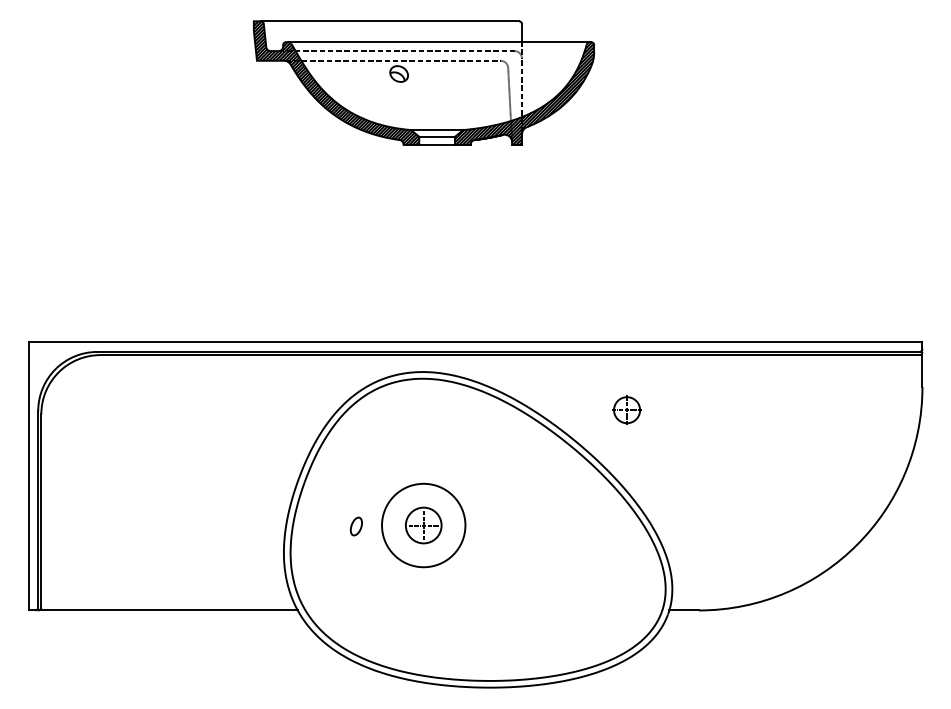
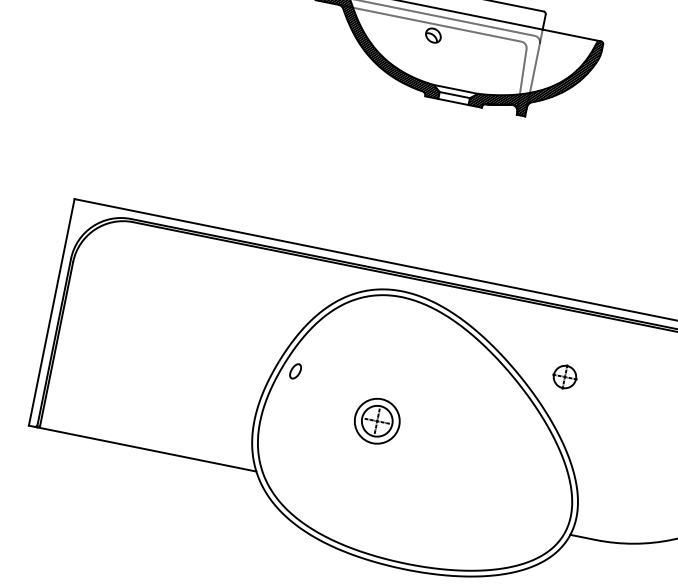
part: (626, 409) -> (564, 376), moved
circle: (423, 525) -> (377, 421), size x0.62
part: (355, 526) -> (294, 371), moved

